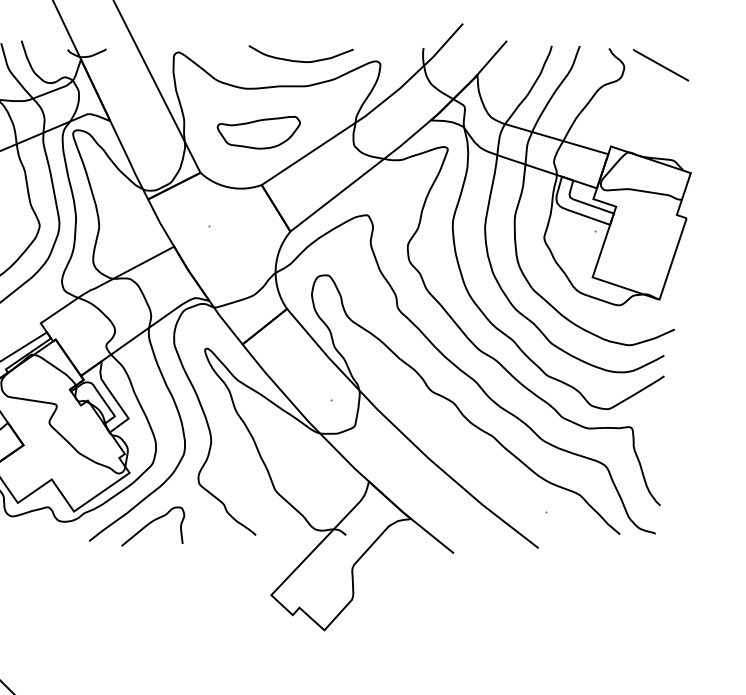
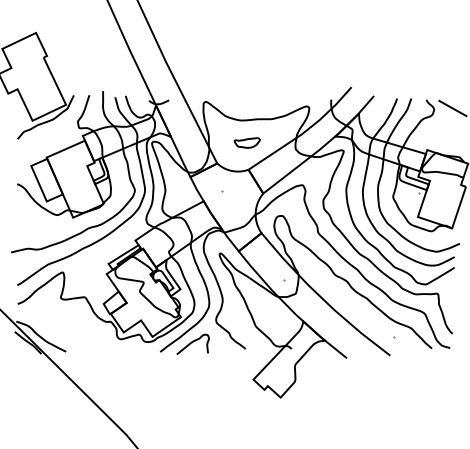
curve: (300, 59) -> (268, 105), removed
part: (259, 131) -> (247, 142), size x0.6

